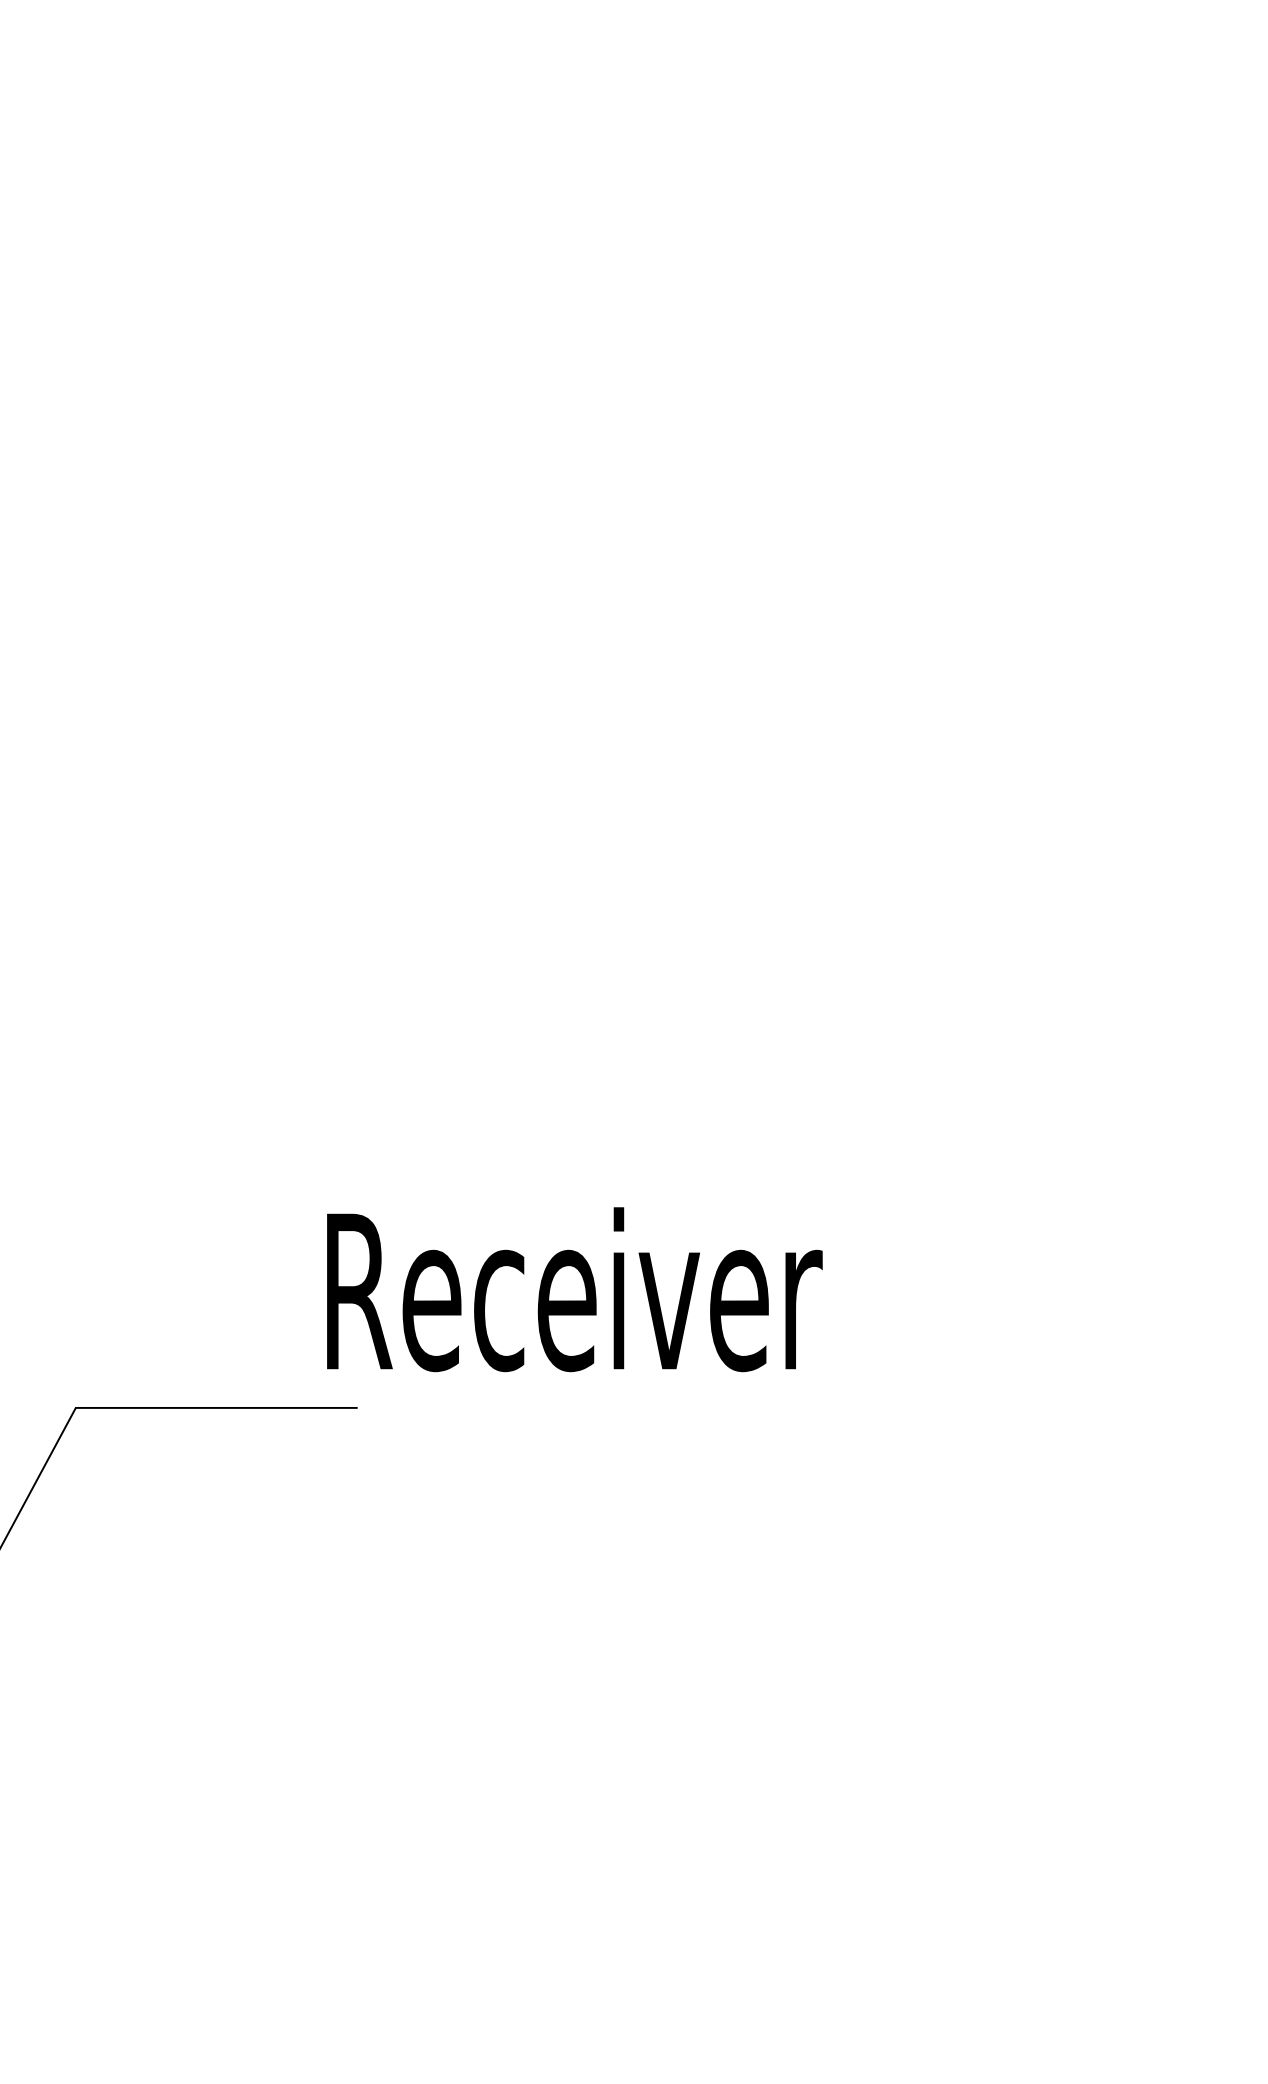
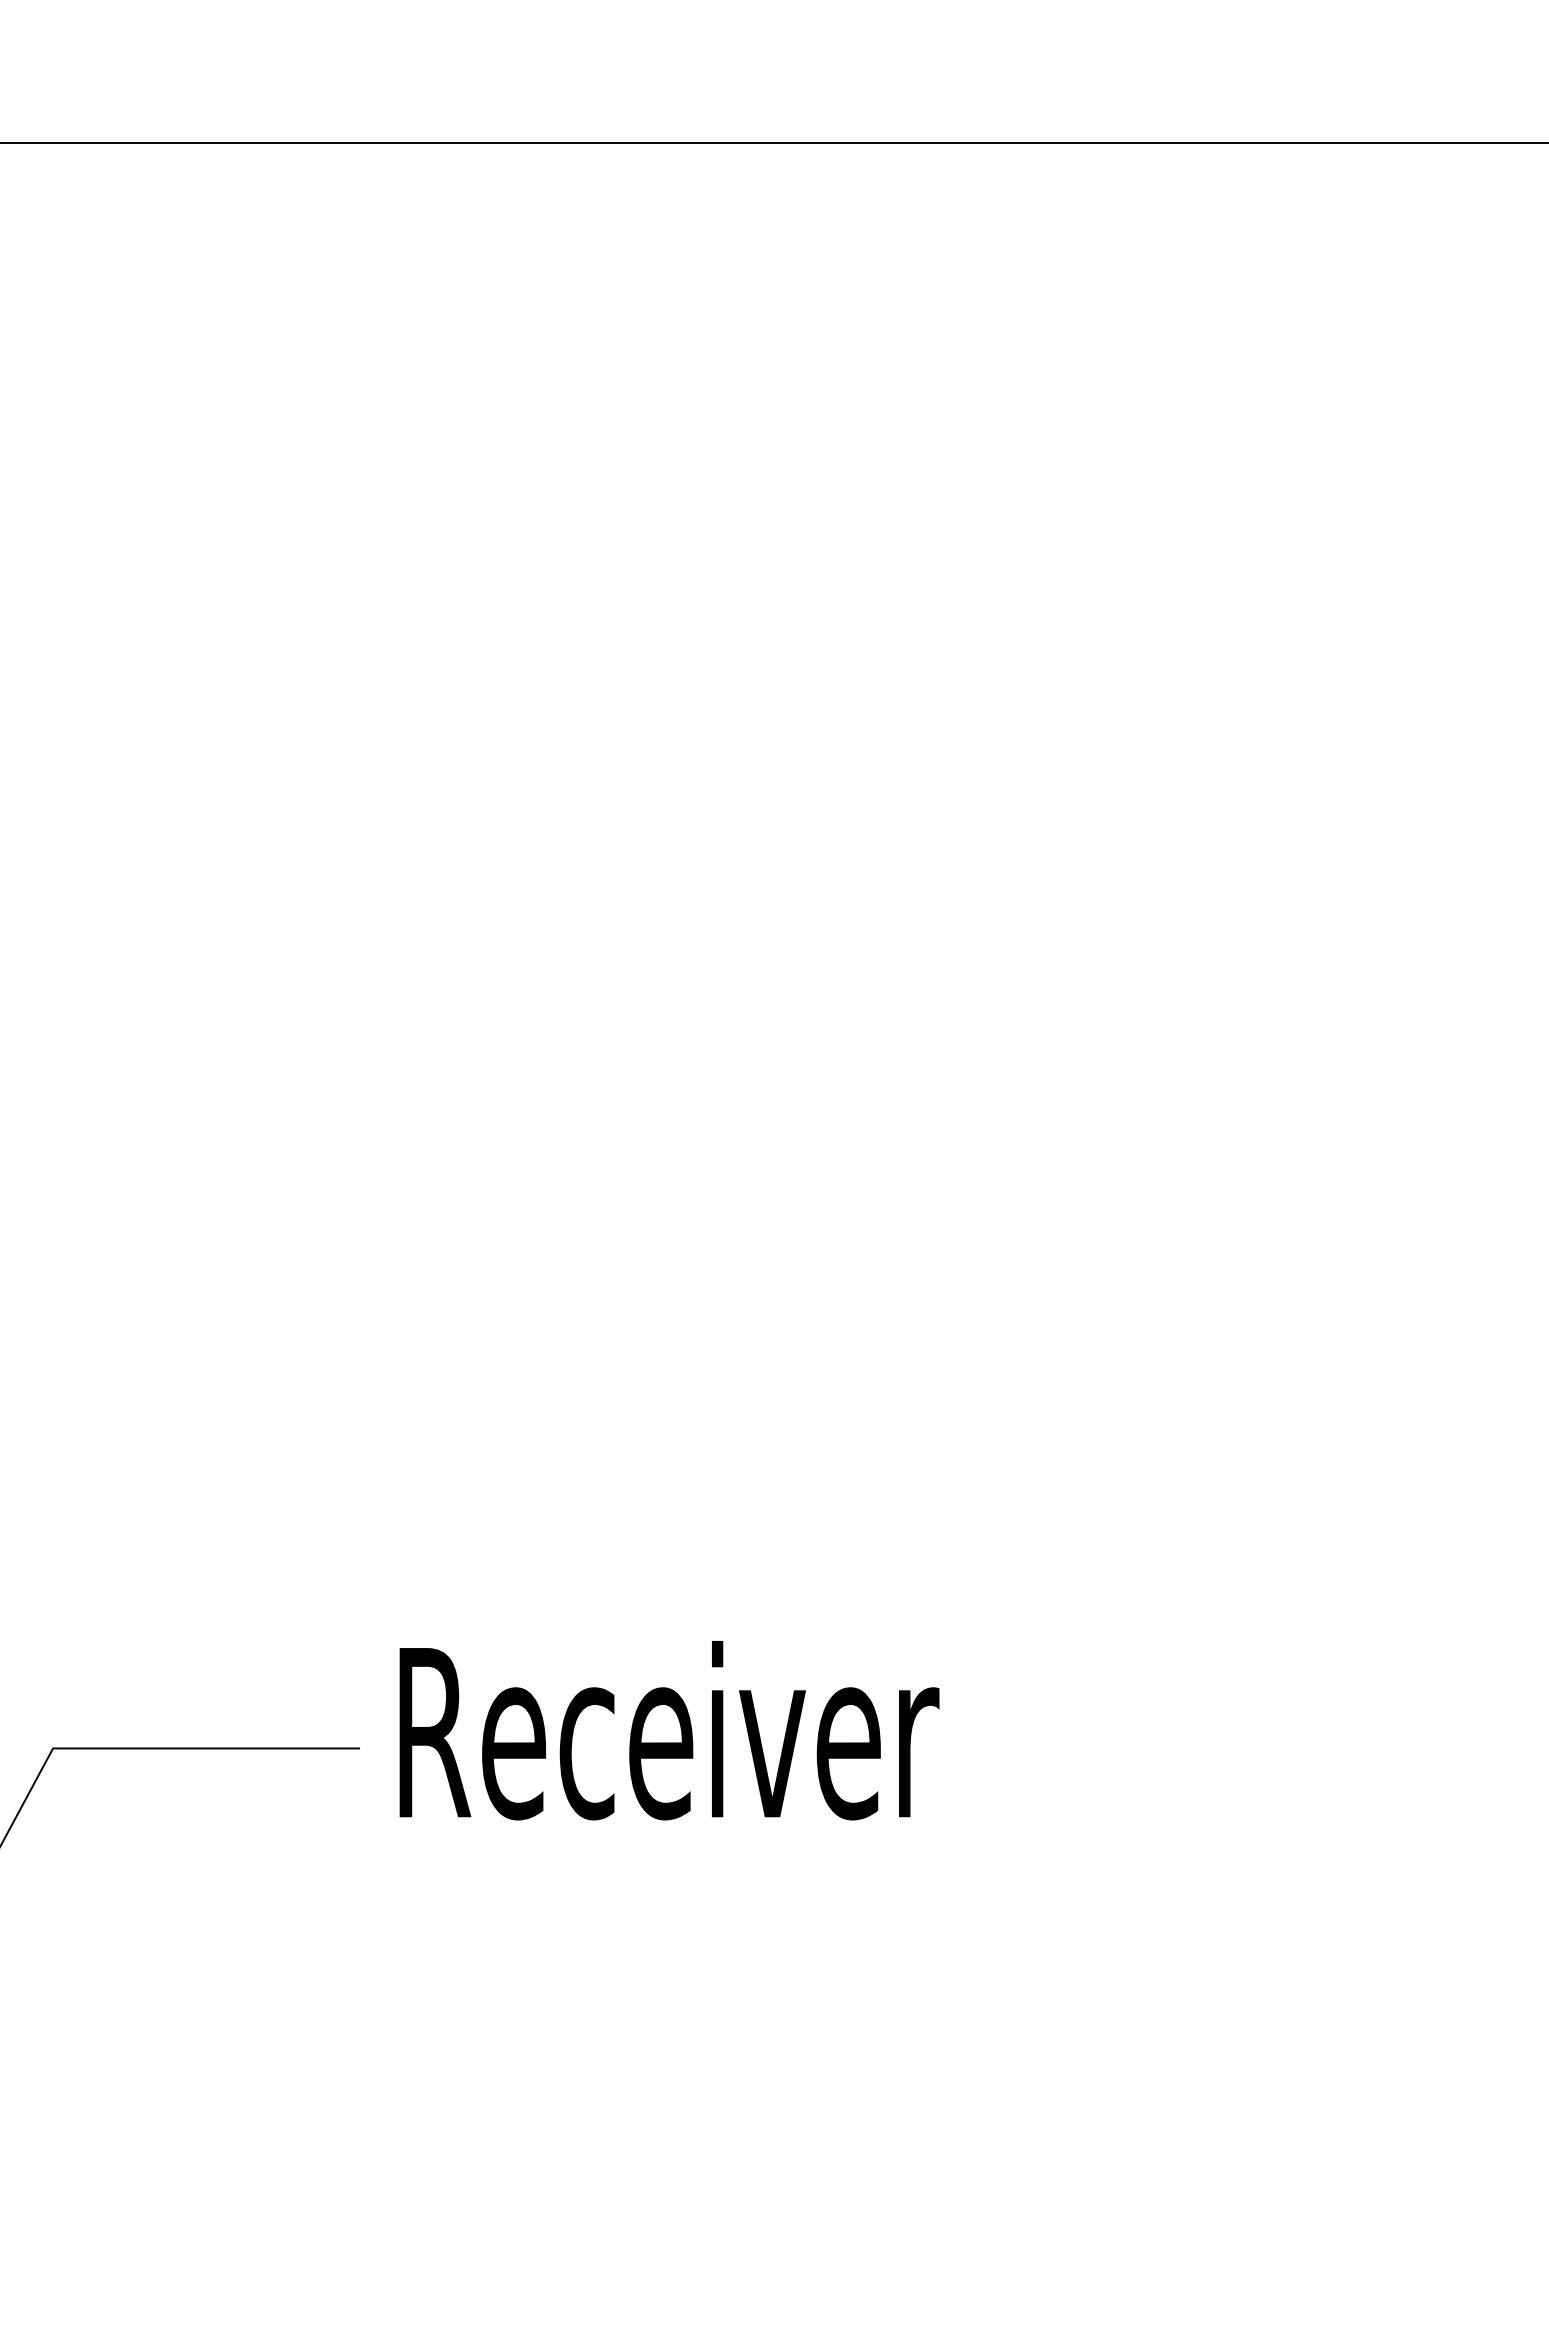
text: (574, 1289) -> (669, 1730), moved

